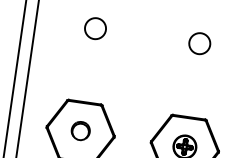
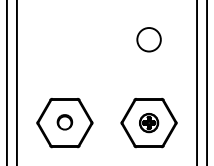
circle: (95, 28) -> (64, 39), removed
circle: (199, 43) -> (148, 39), size x1.4

